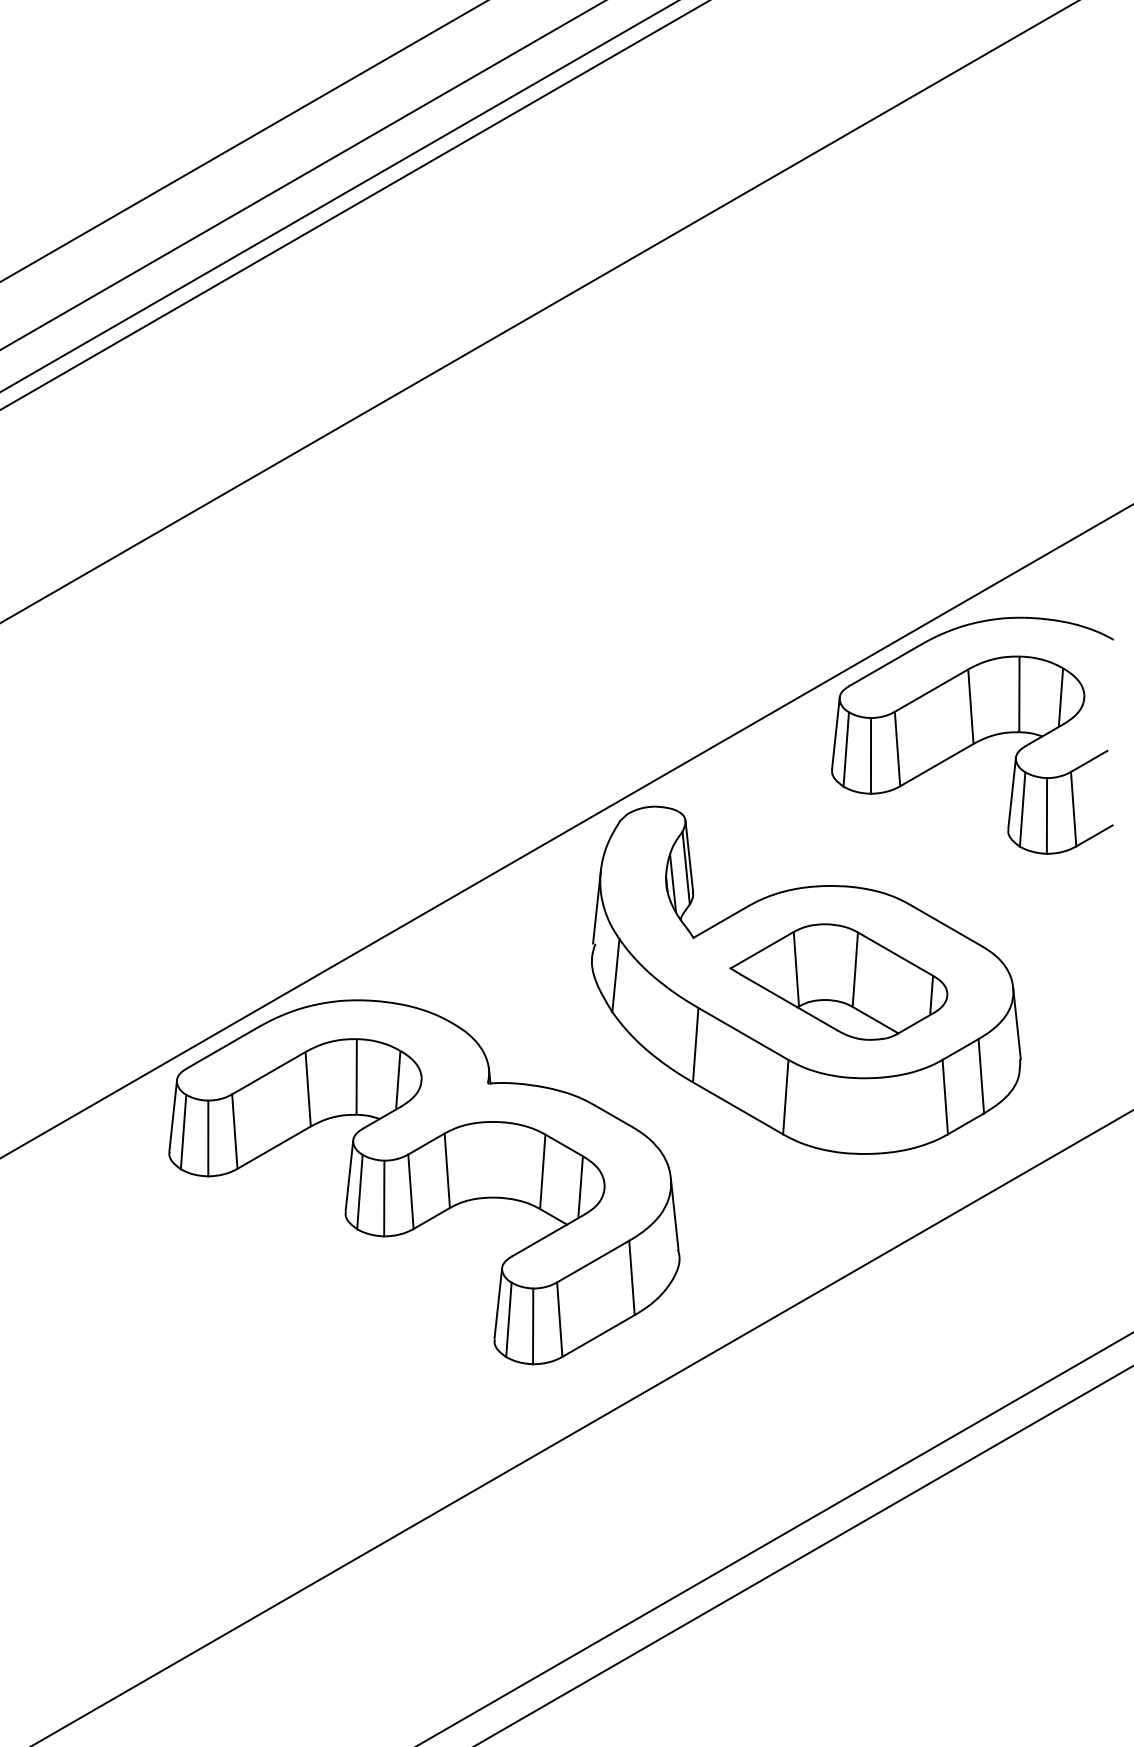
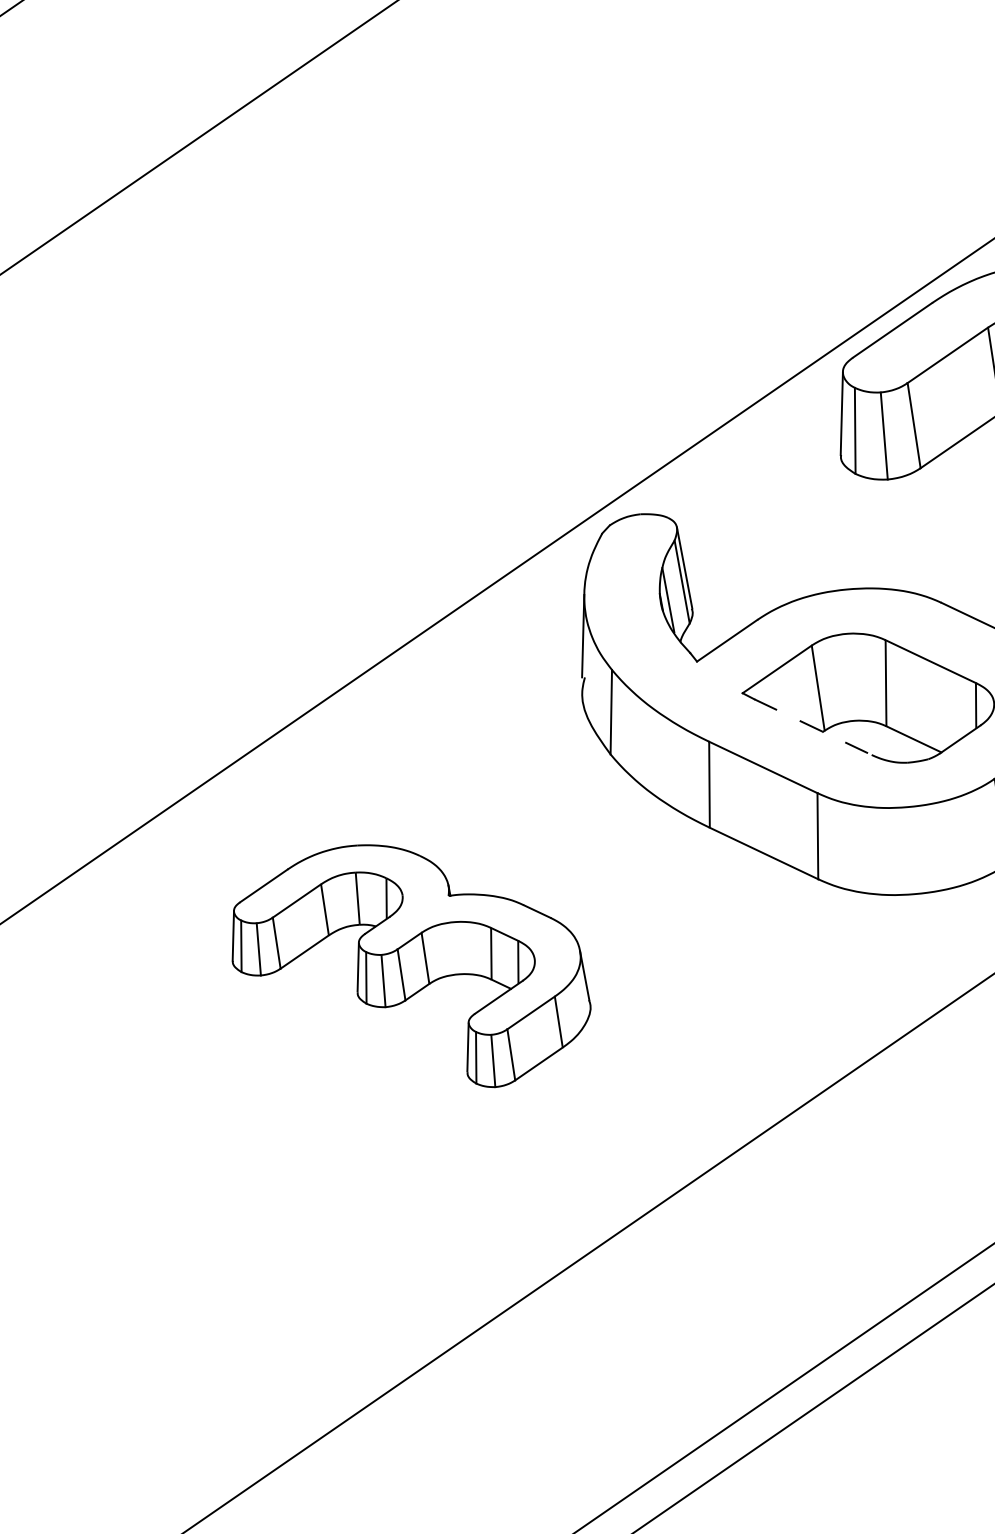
line: (789, 1002) -> (813, 727), solid -> dashed
part: (424, 1182) -> (410, 967), size x0.6

